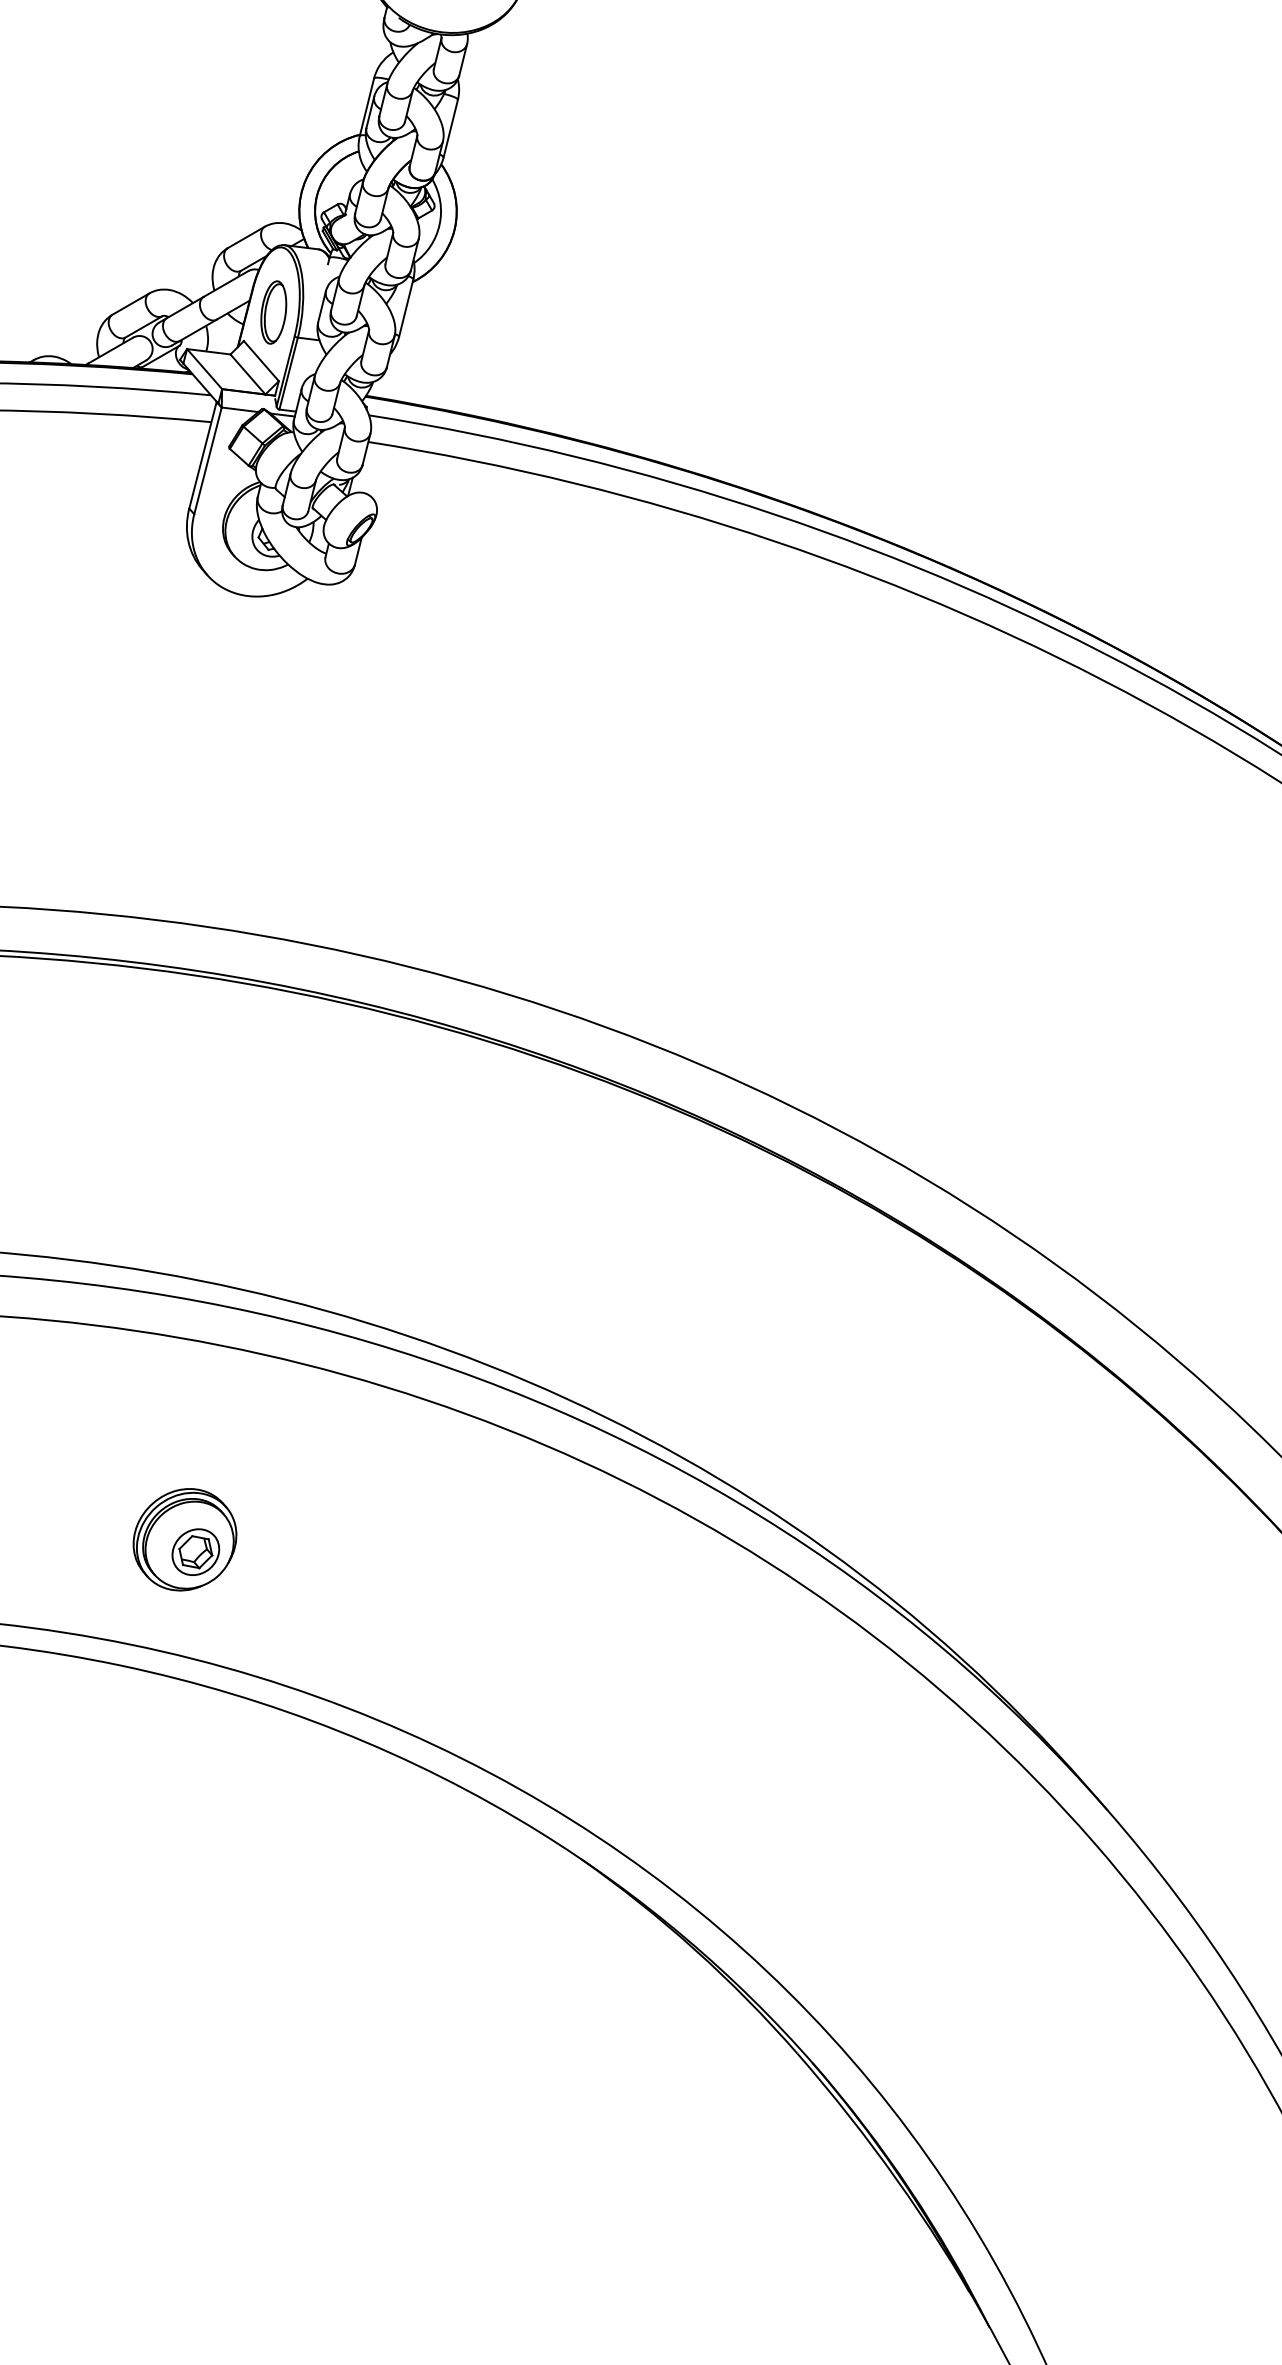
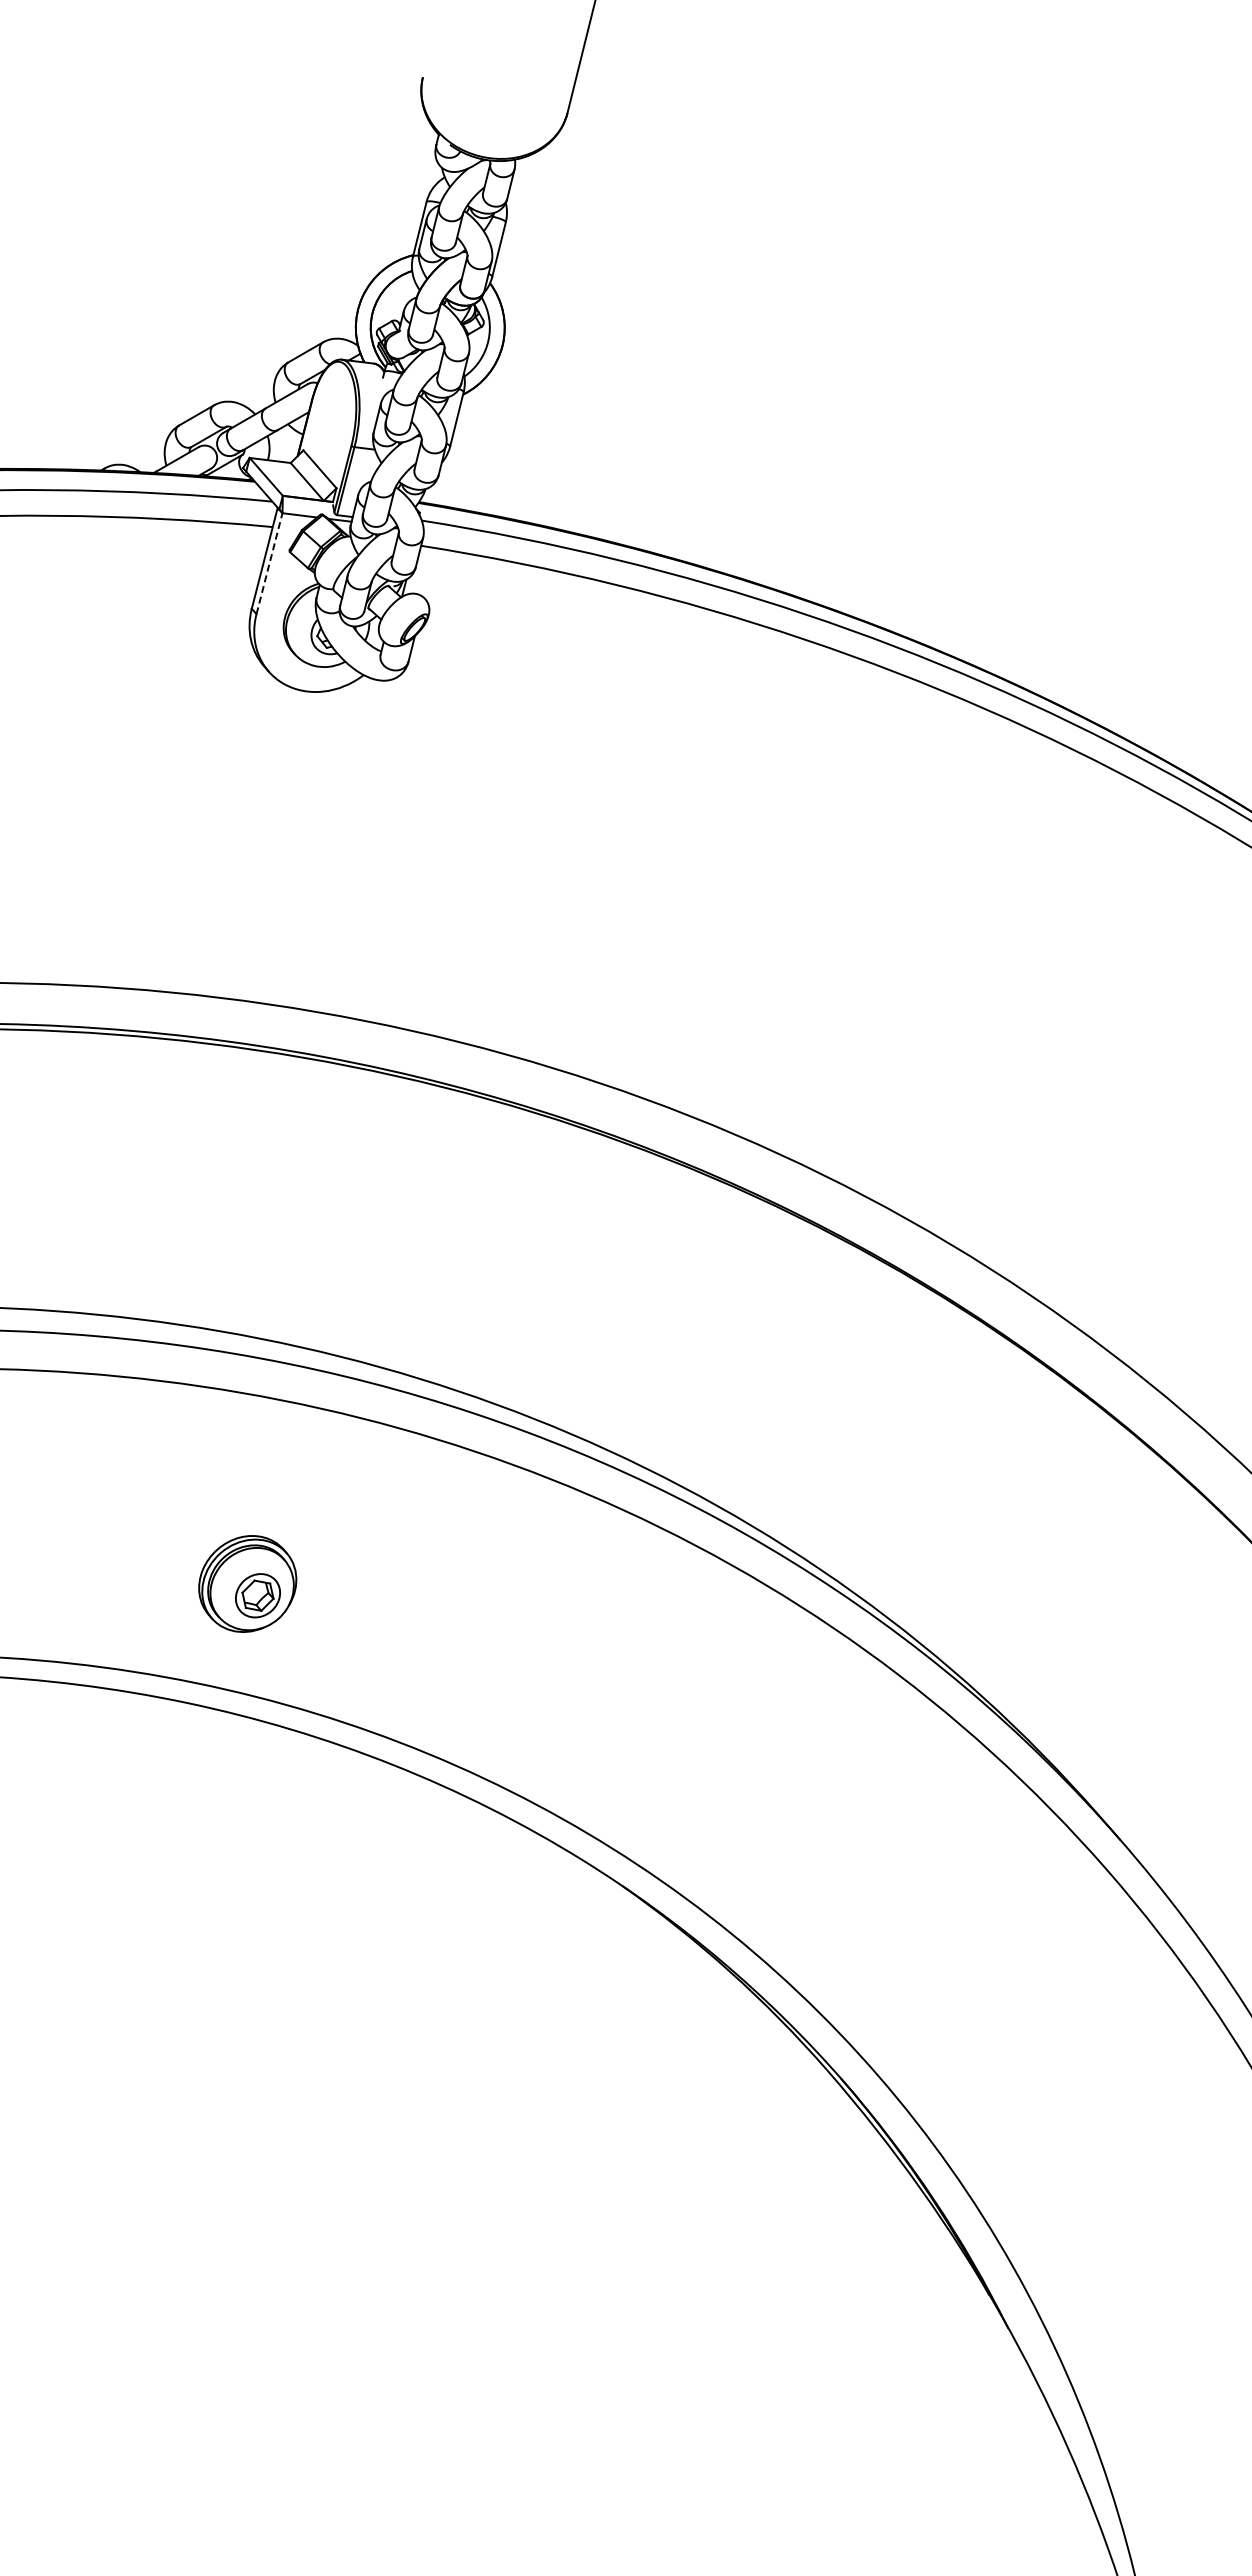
part: (273, 312) -> (331, 423), removed
line: (208, 460) -> (269, 563), solid -> dashed

